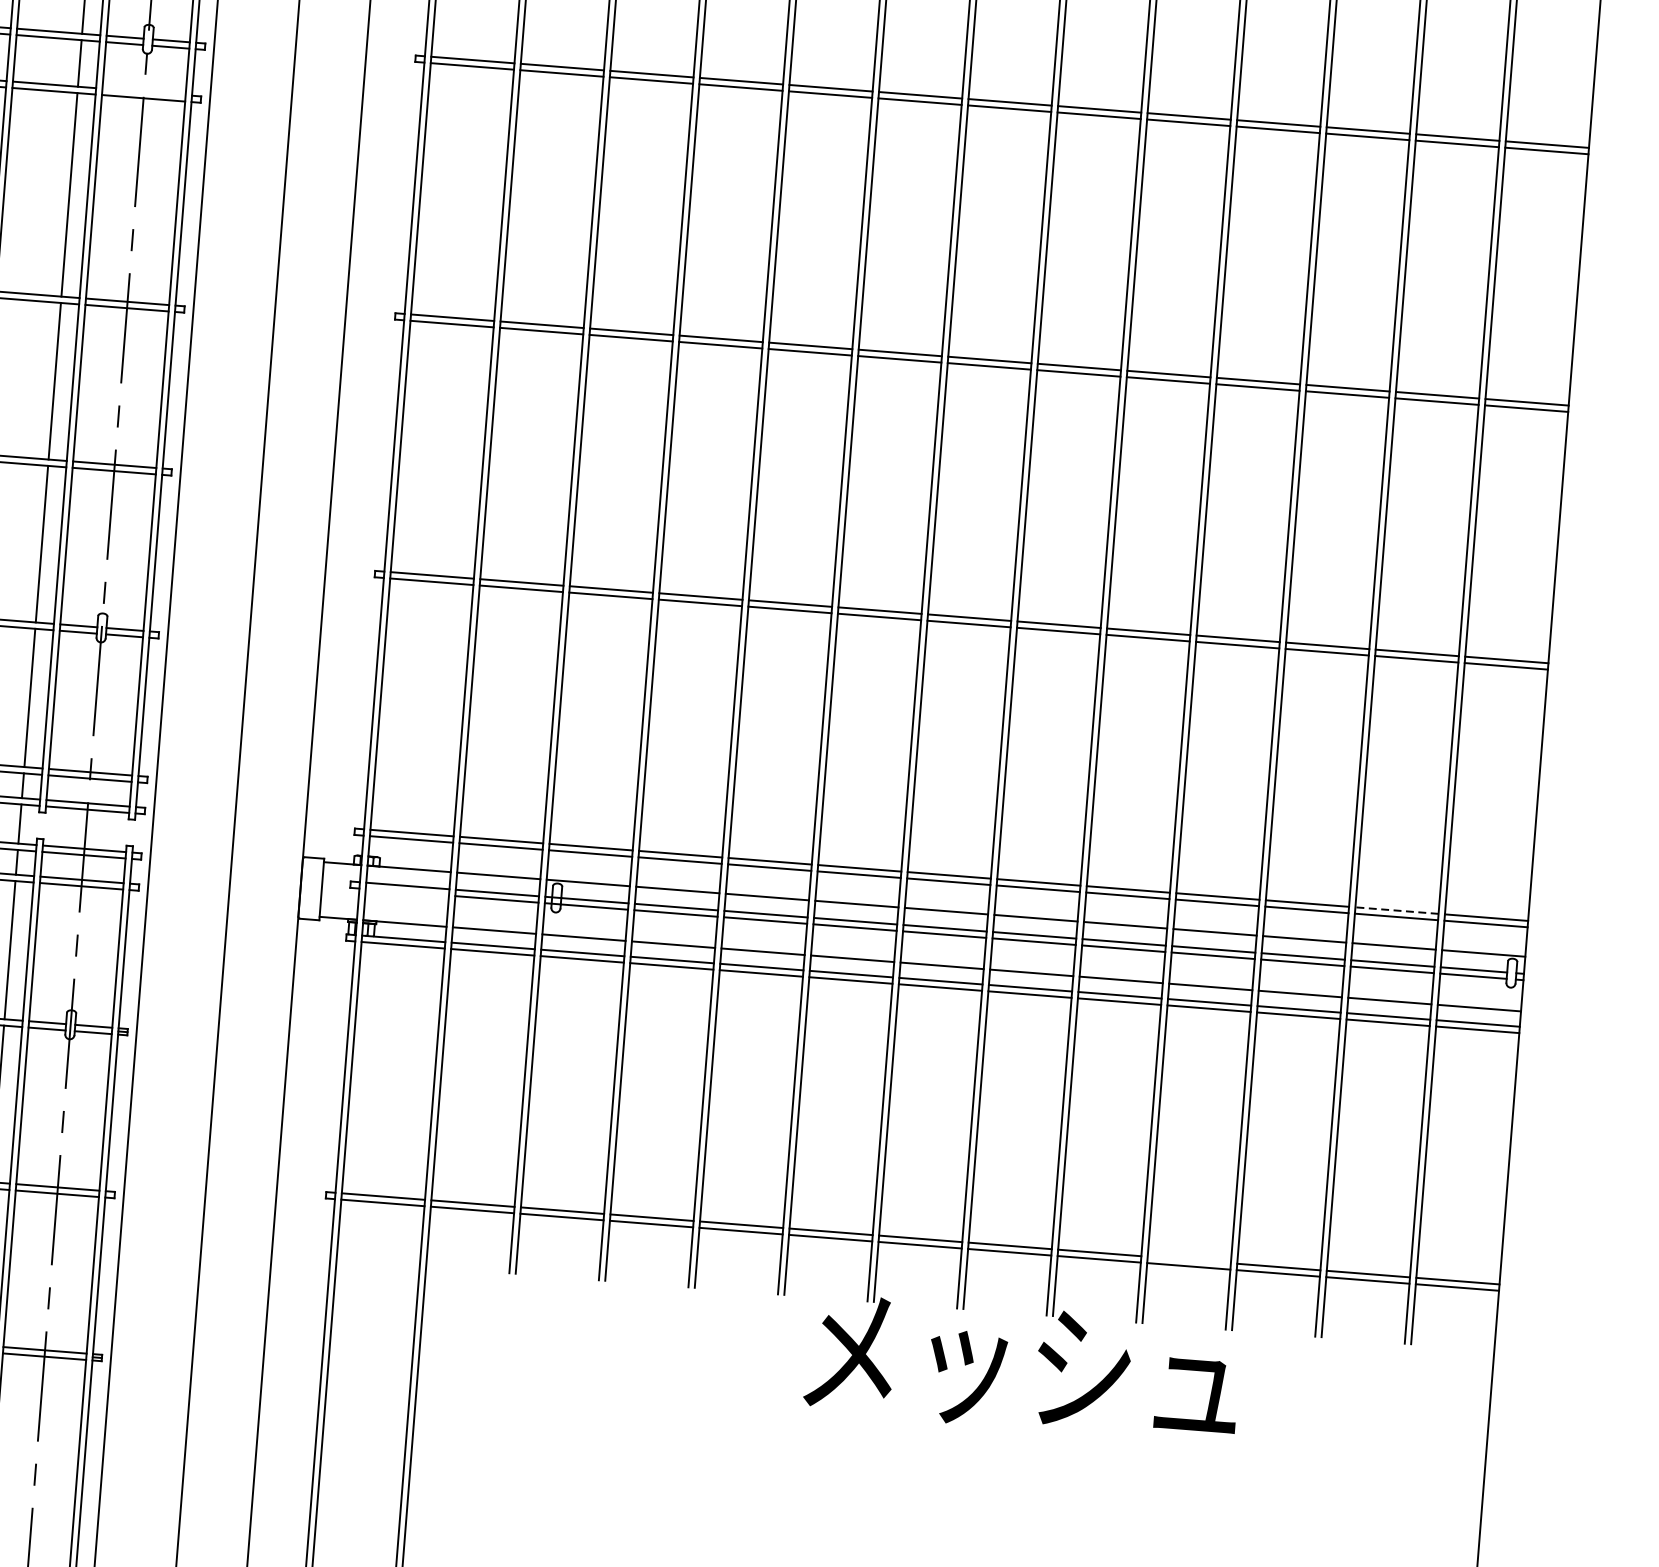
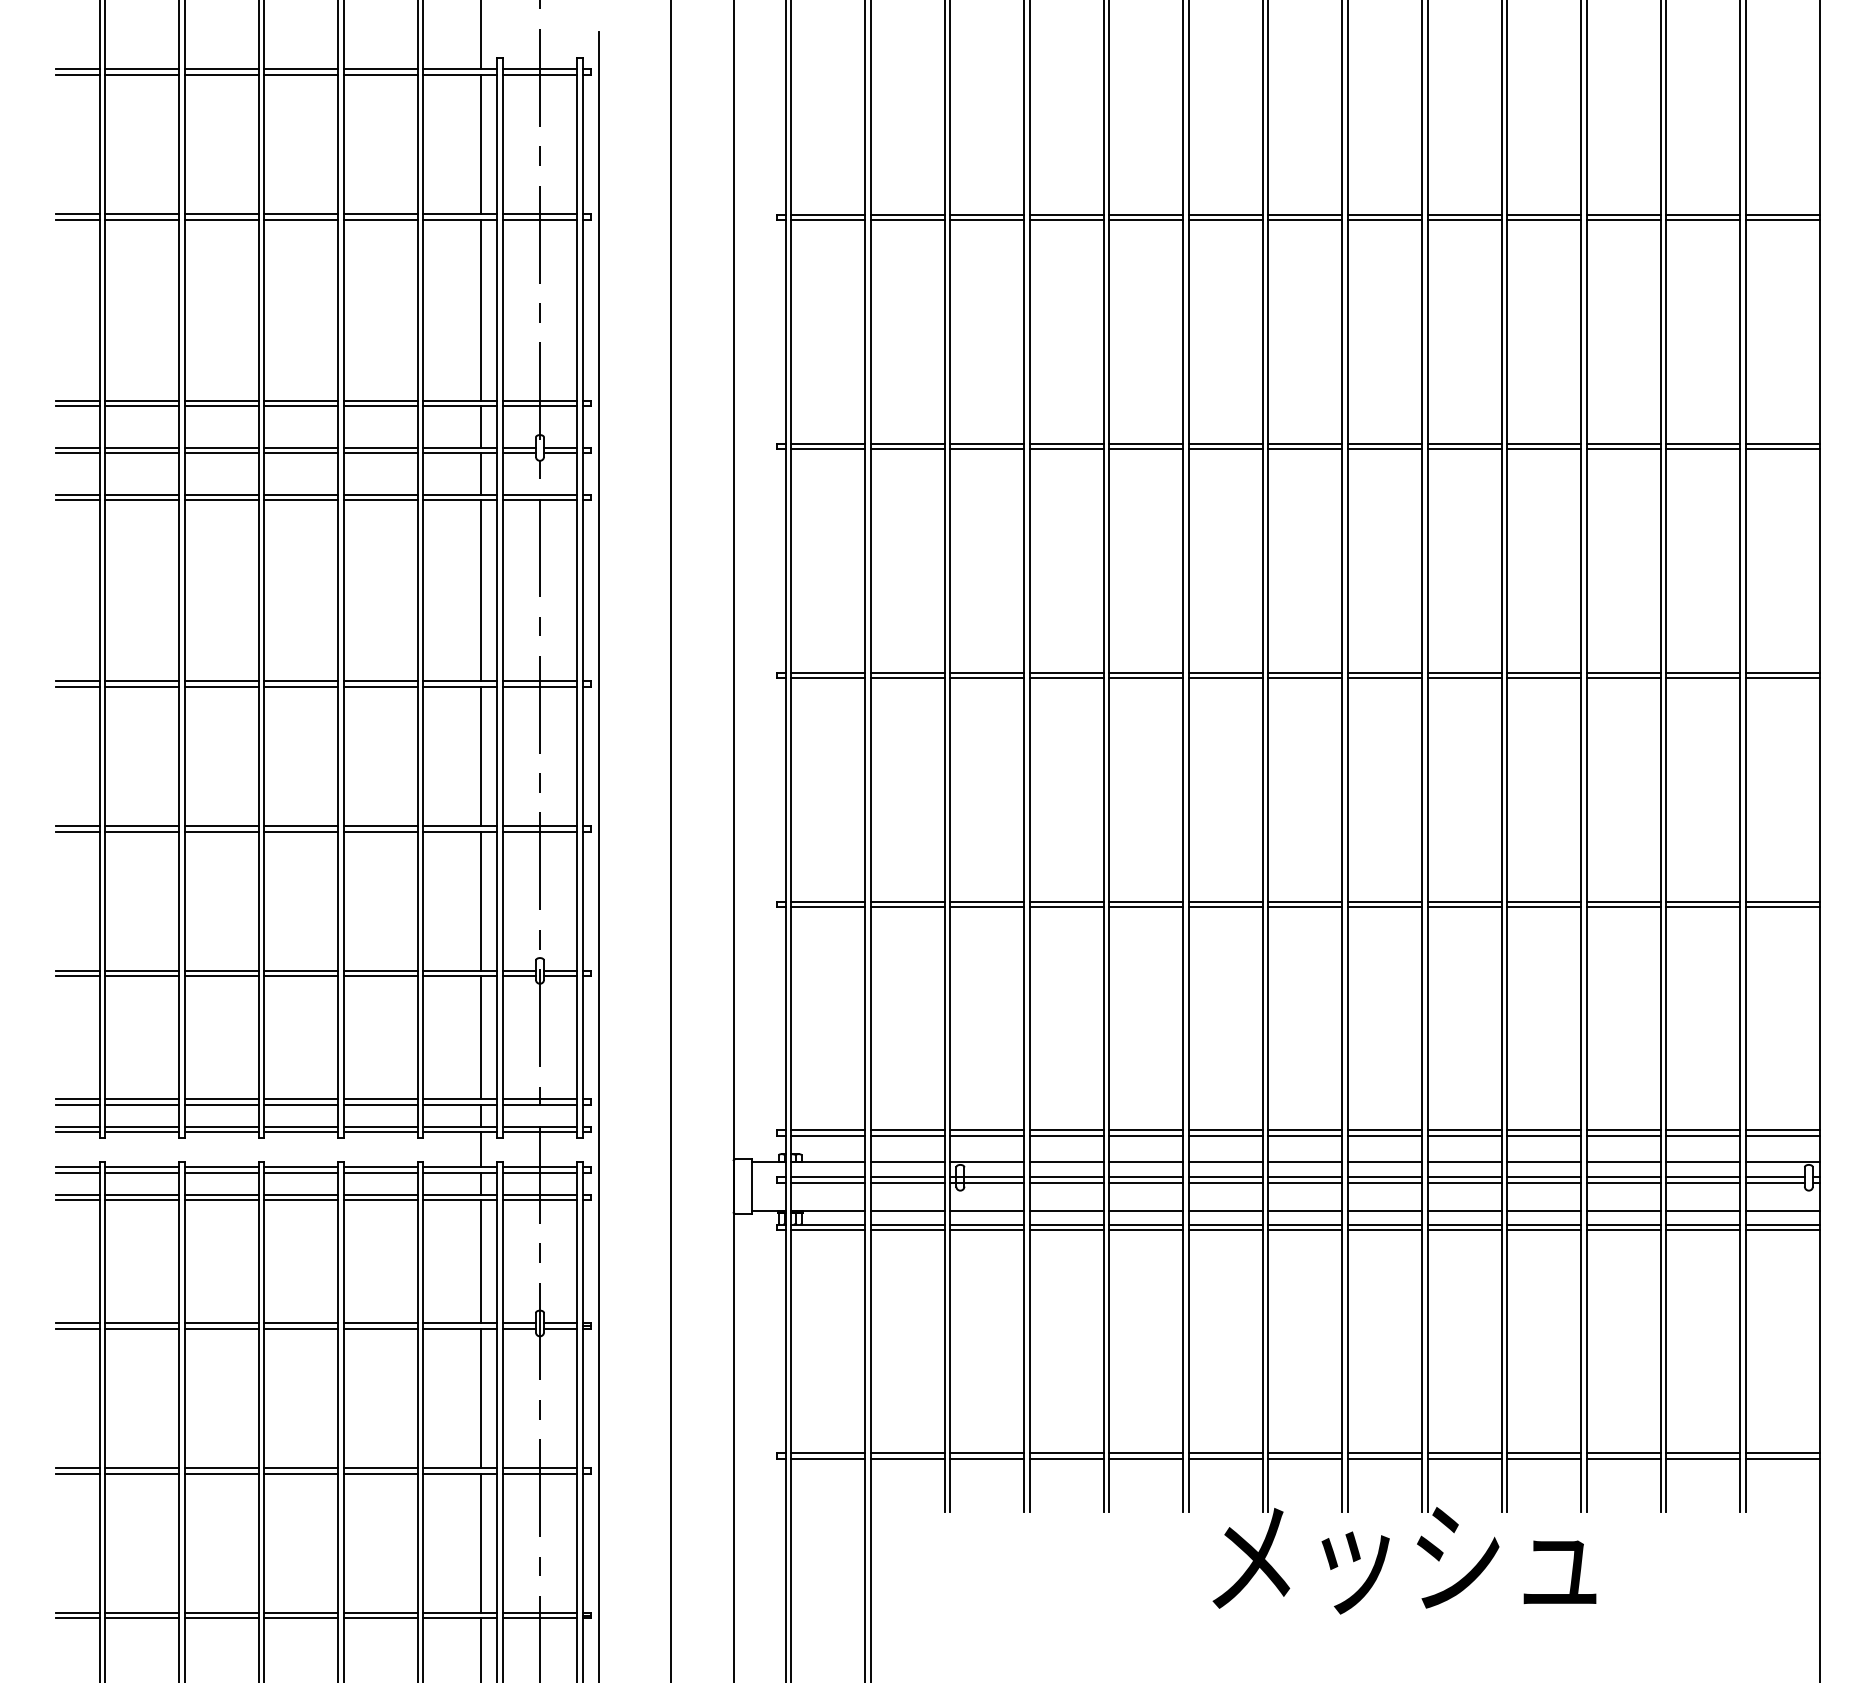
line: (143, 91) -> (539, 494), added
line: (407, 892) -> (828, 1183), added
line: (1397, 910) -> (1703, 1130), dashed -> solid
line: (1189, 1260) -> (1544, 1453), added

